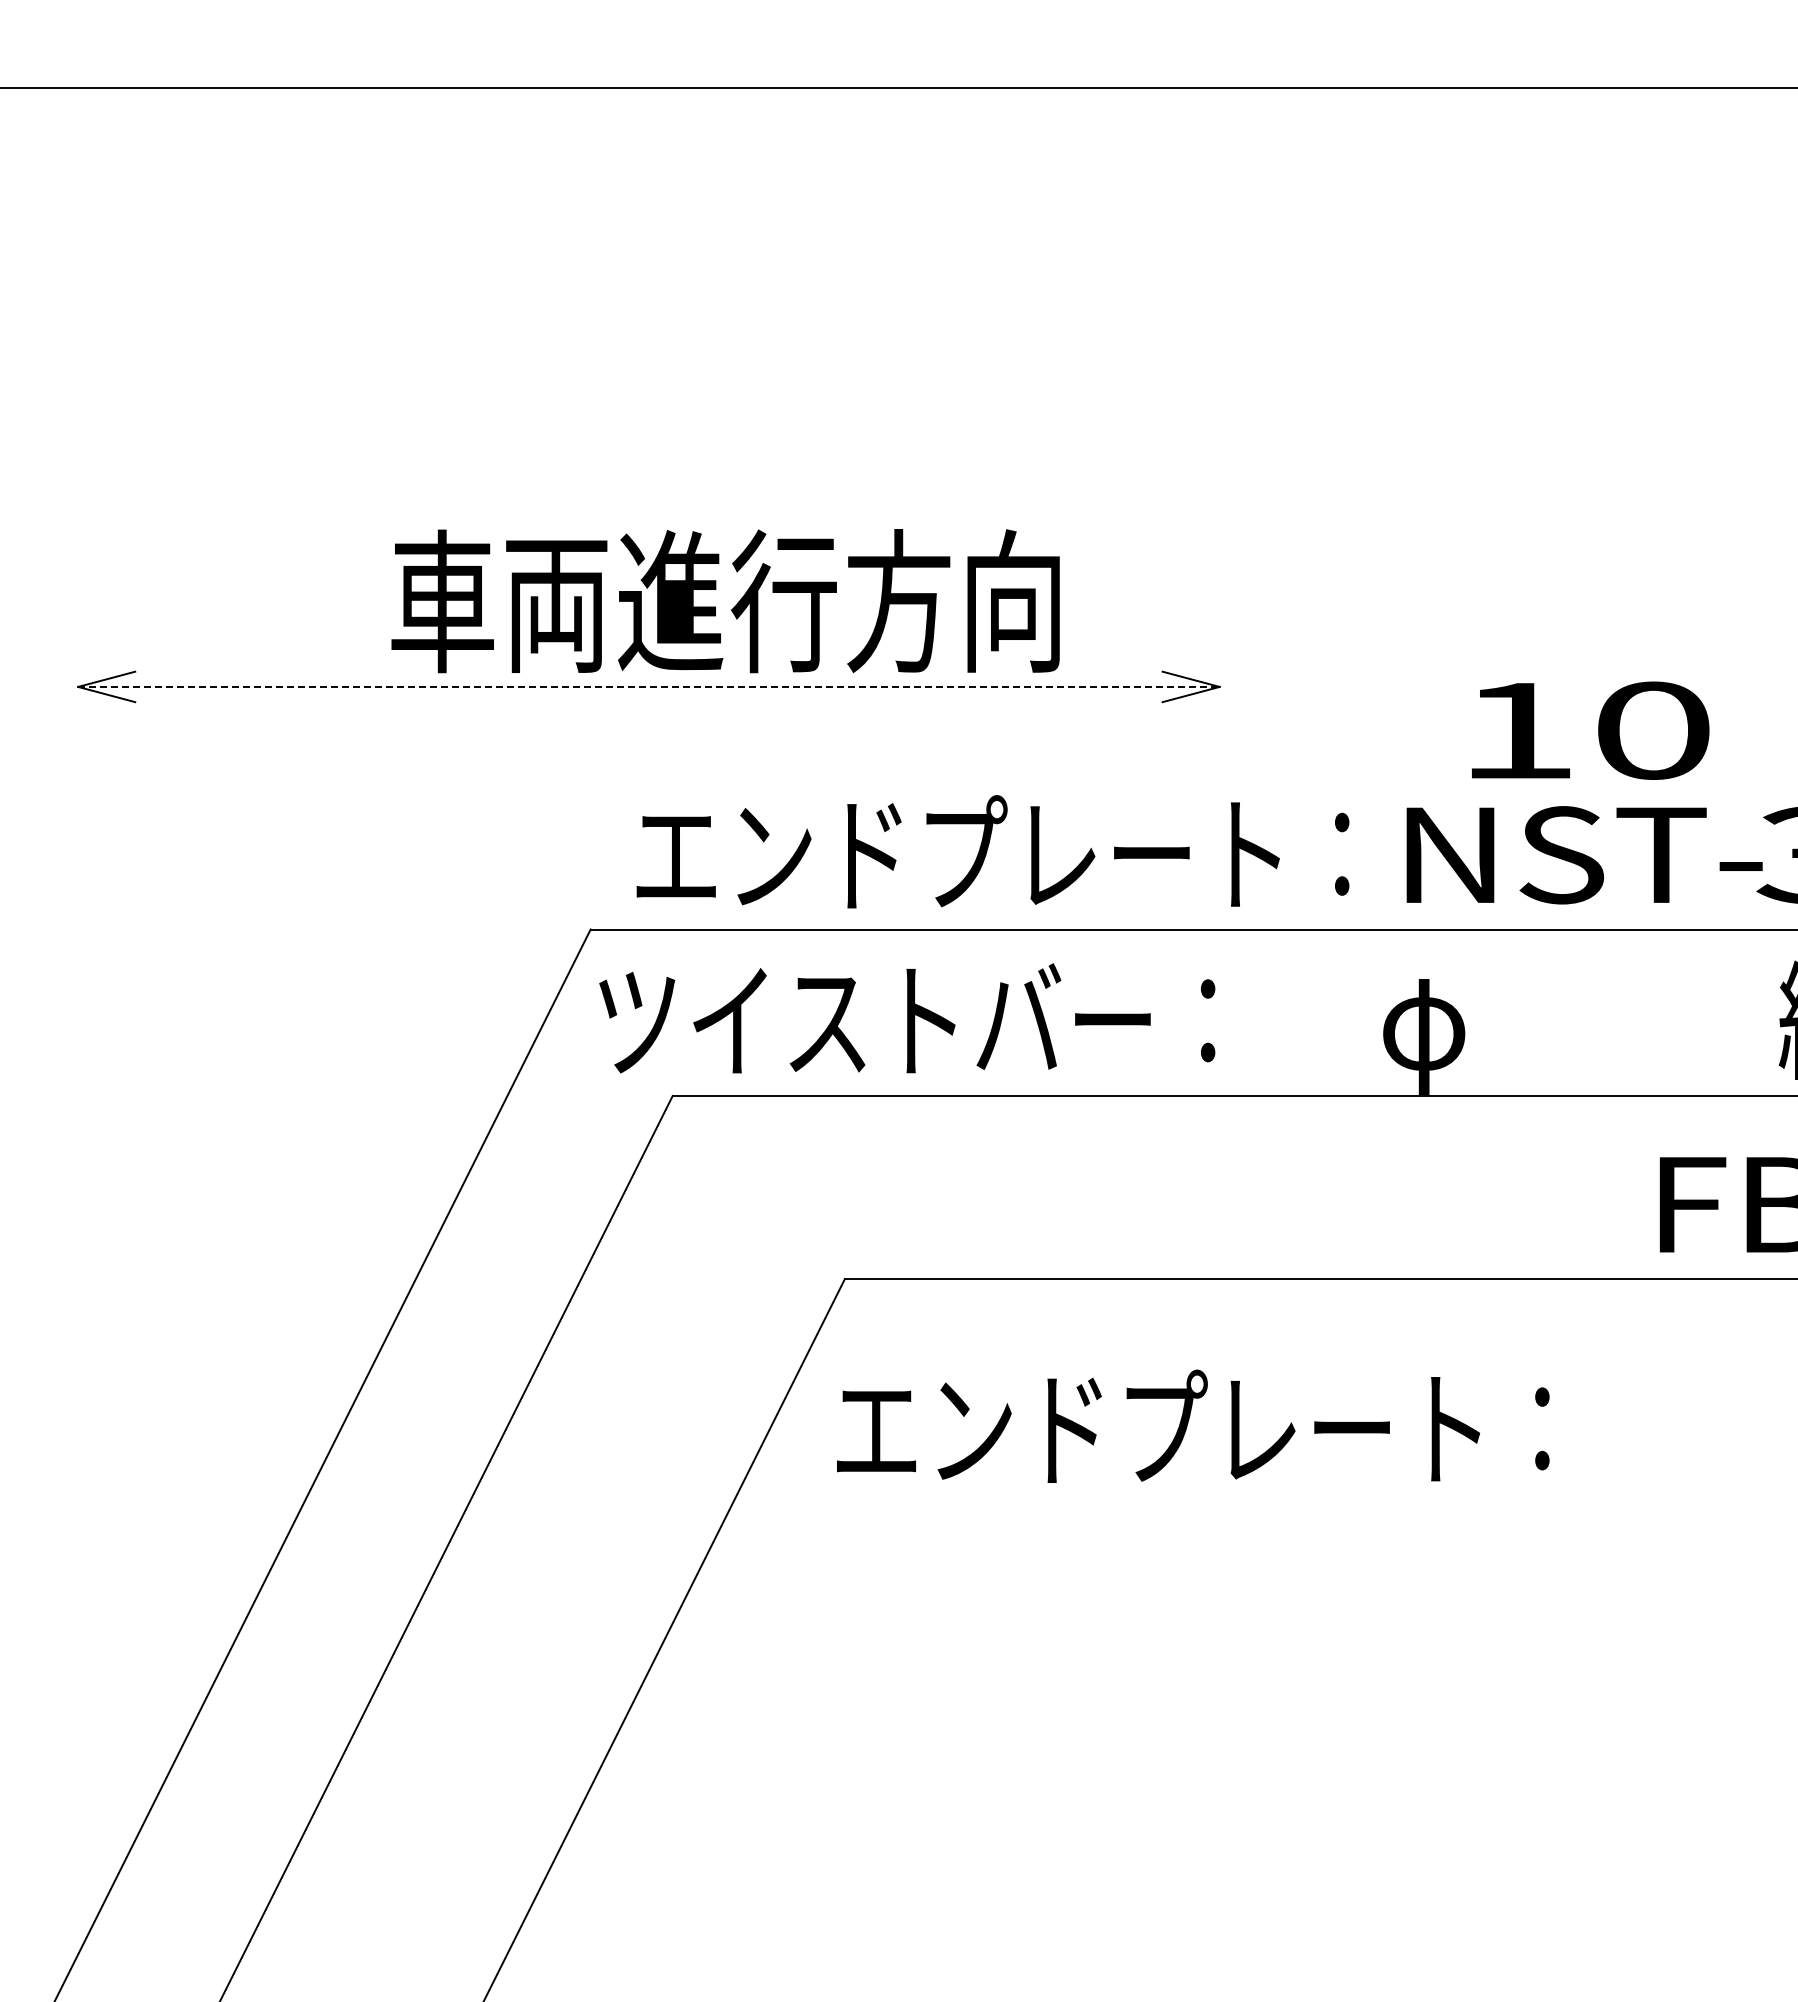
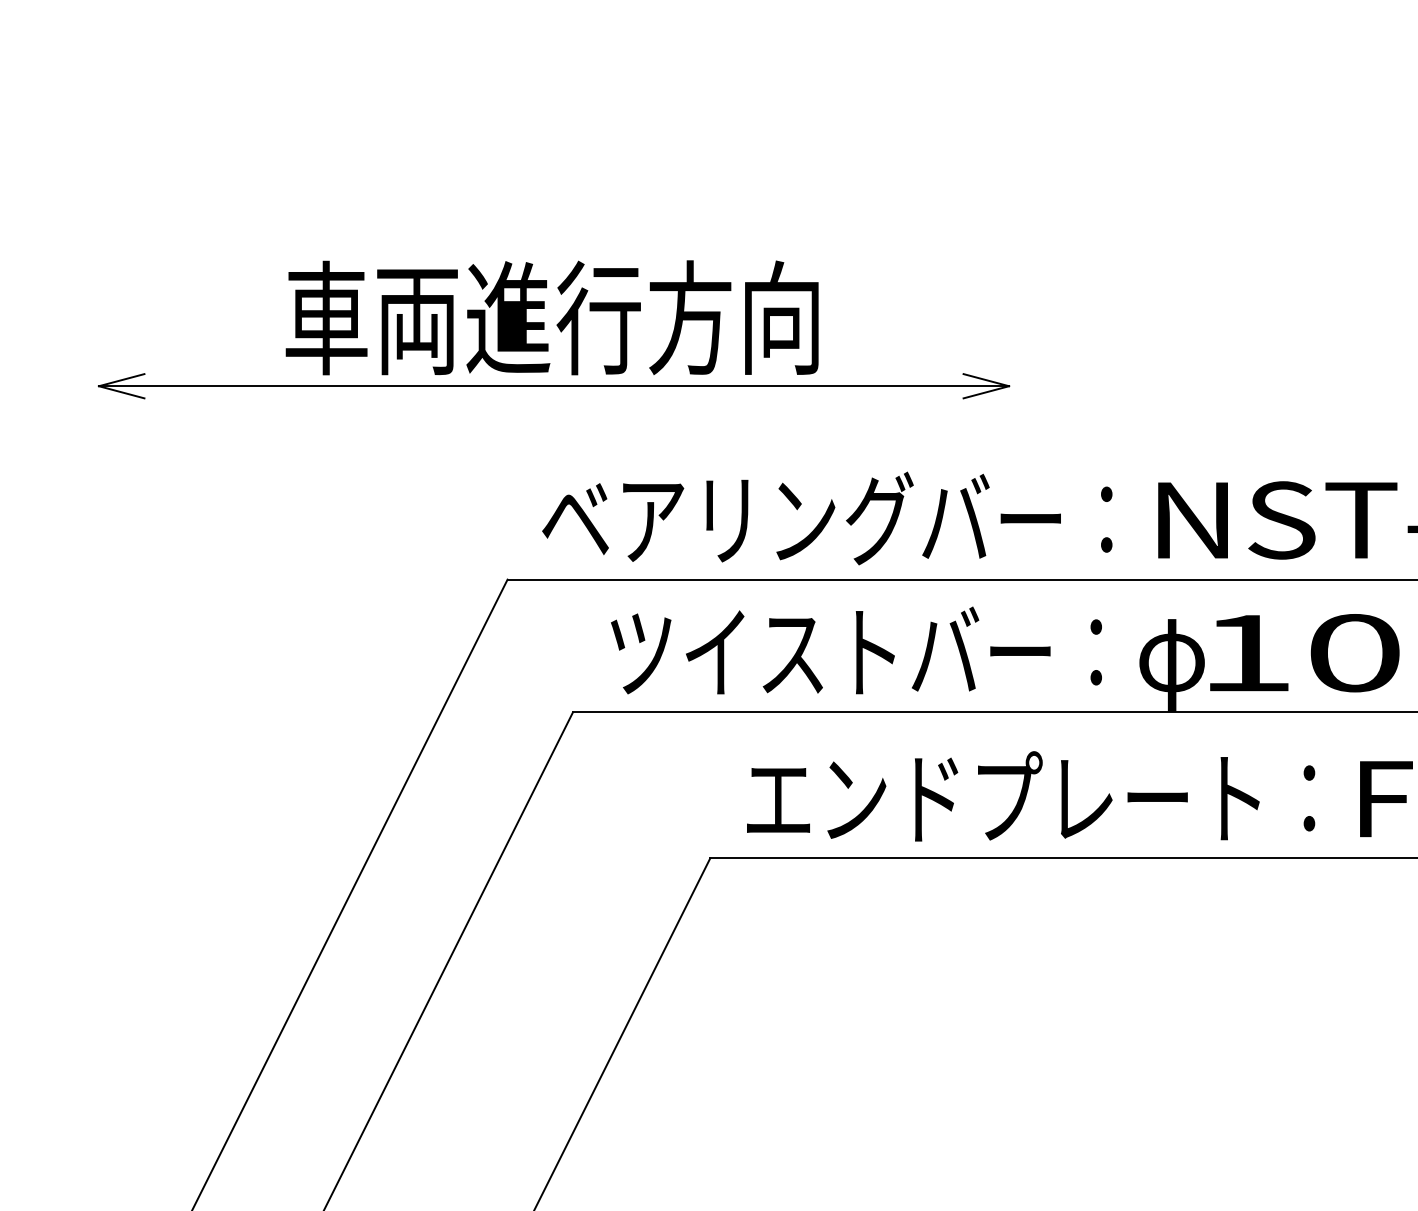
text: (725, 601) -> (552, 318), moved
line: (648, 686) -> (553, 385), dashed -> solid
text: (1590, 730) -> (1304, 652), moved
text: (959, 852) -> (801, 518), エンドプレート： -> ベアリングバー：
text: (907, 1018) -> (856, 650), moved
text: (1193, 1425) -> (1031, 795), moved

